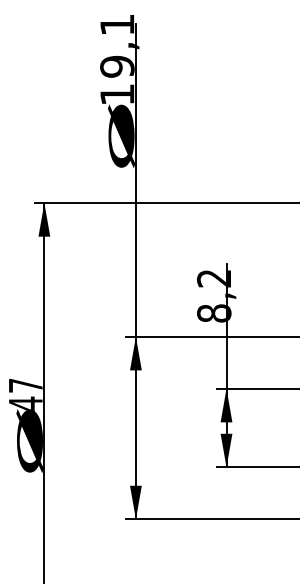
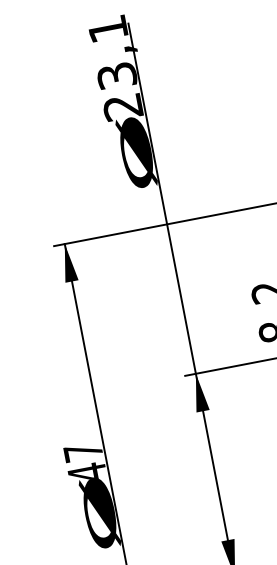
text: (117, 80) -> (120, 91), 19,1 -> 23,1

